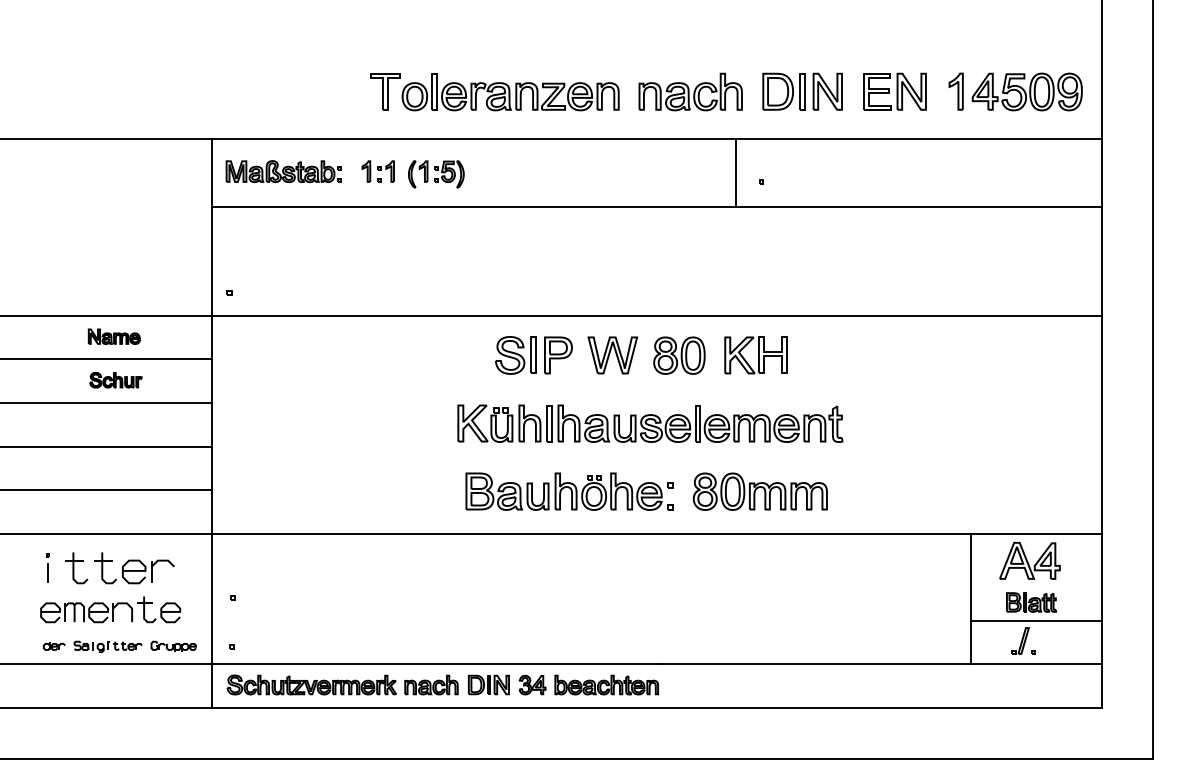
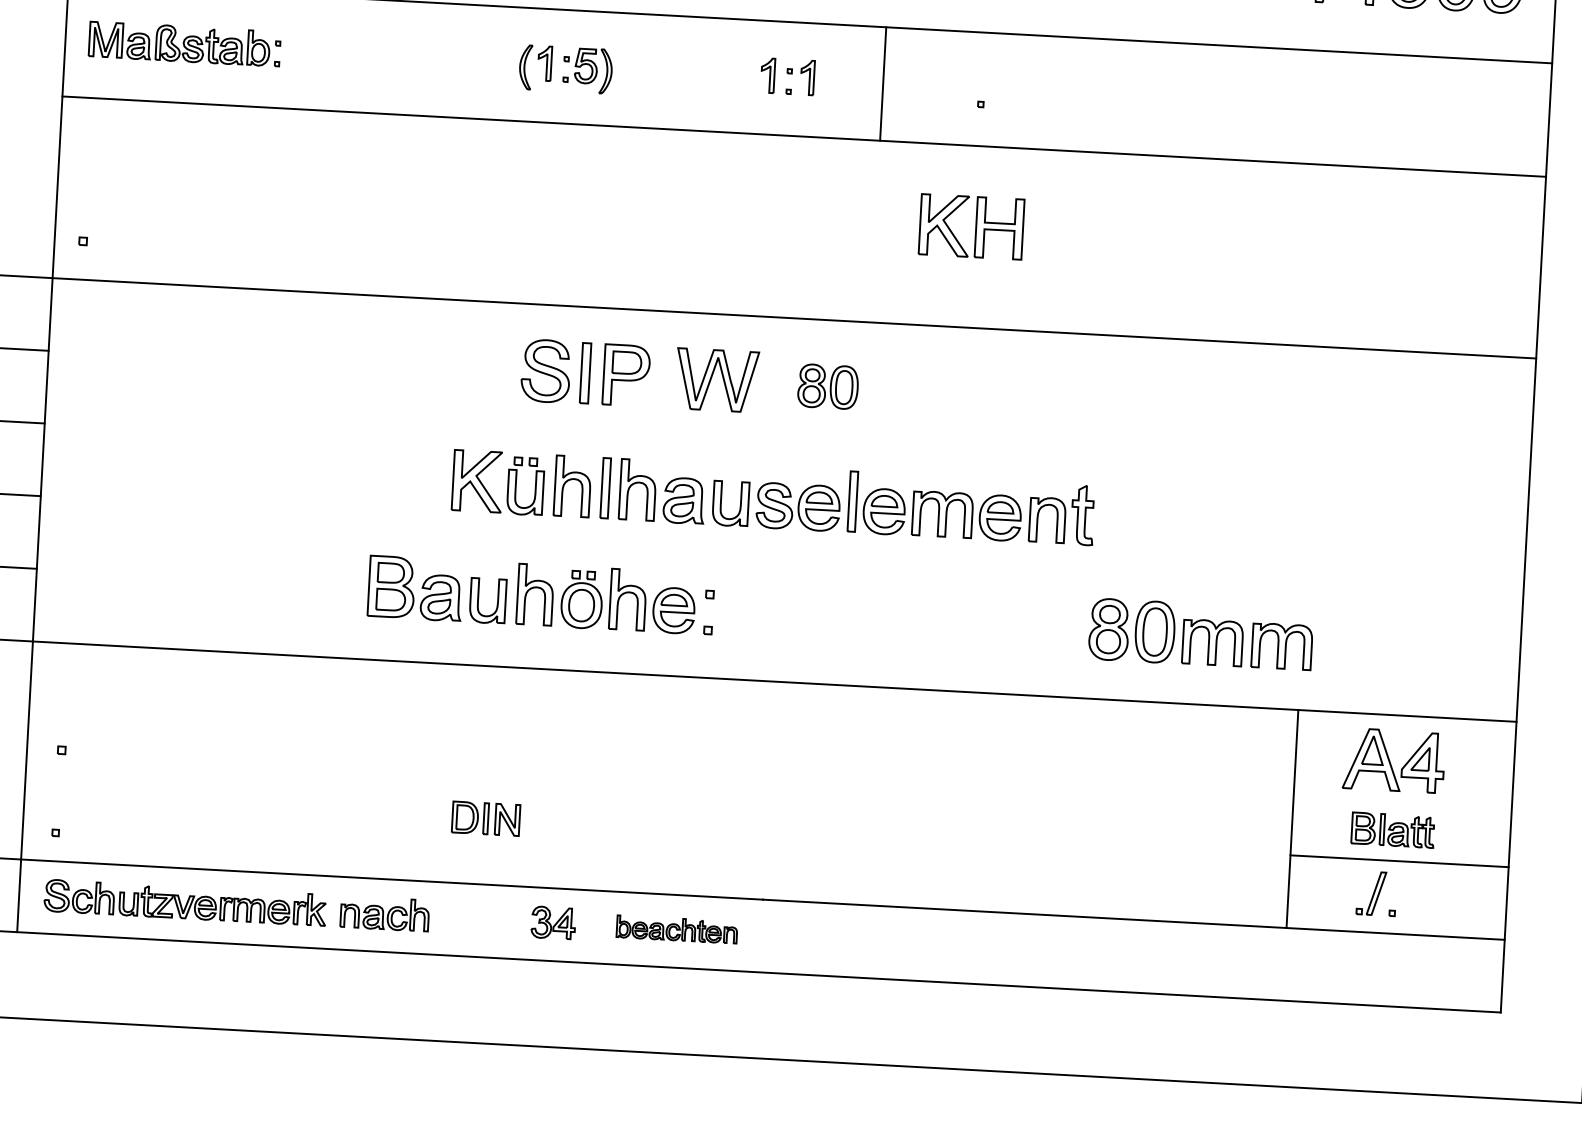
part: (377, 171) -> (786, 76), moved
line: (735, 172) -> (883, 83), moved
part: (436, 174) -> (566, 69), moved
part: (679, 355) -> (828, 386), size x0.7
part: (755, 355) -> (970, 226), moved
part: (569, 491) -> (541, 595), moved
part: (759, 491) -> (1199, 634), moved
part: (488, 684) -> (485, 817), moved
part: (606, 684) -> (676, 928), size x0.7

